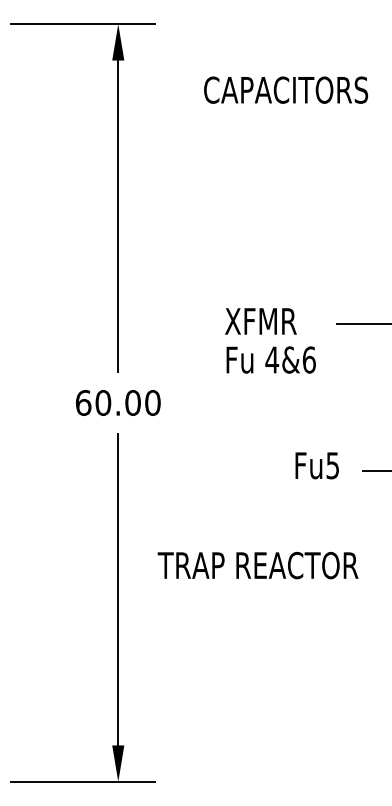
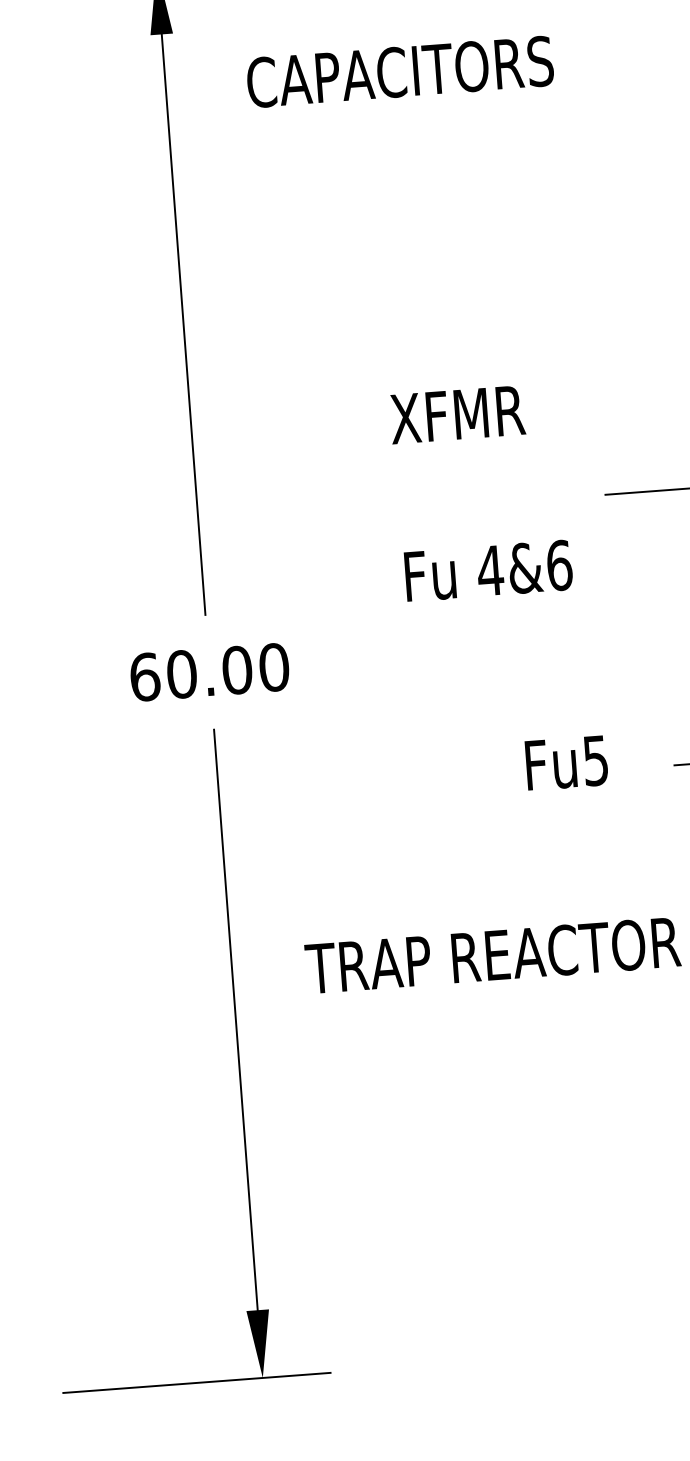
text: (286, 89) -> (400, 70), moved
text: (260, 321) -> (456, 414), moved
text: (316, 465) -> (565, 762), moved

